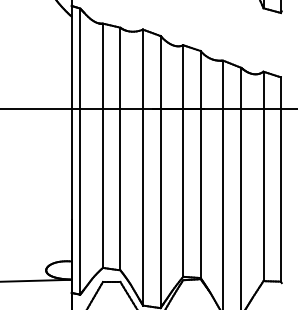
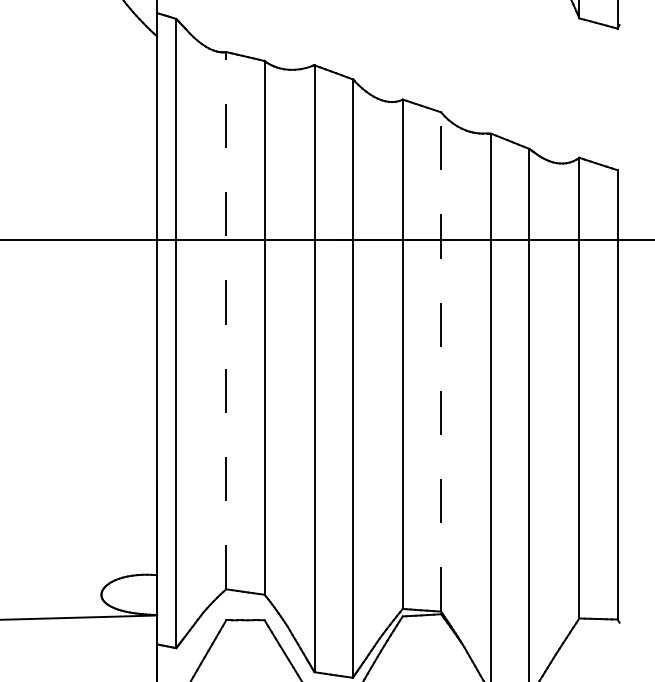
line: (102, 145) -> (225, 320), solid -> dashed
line: (200, 164) -> (440, 361), solid -> dashed

